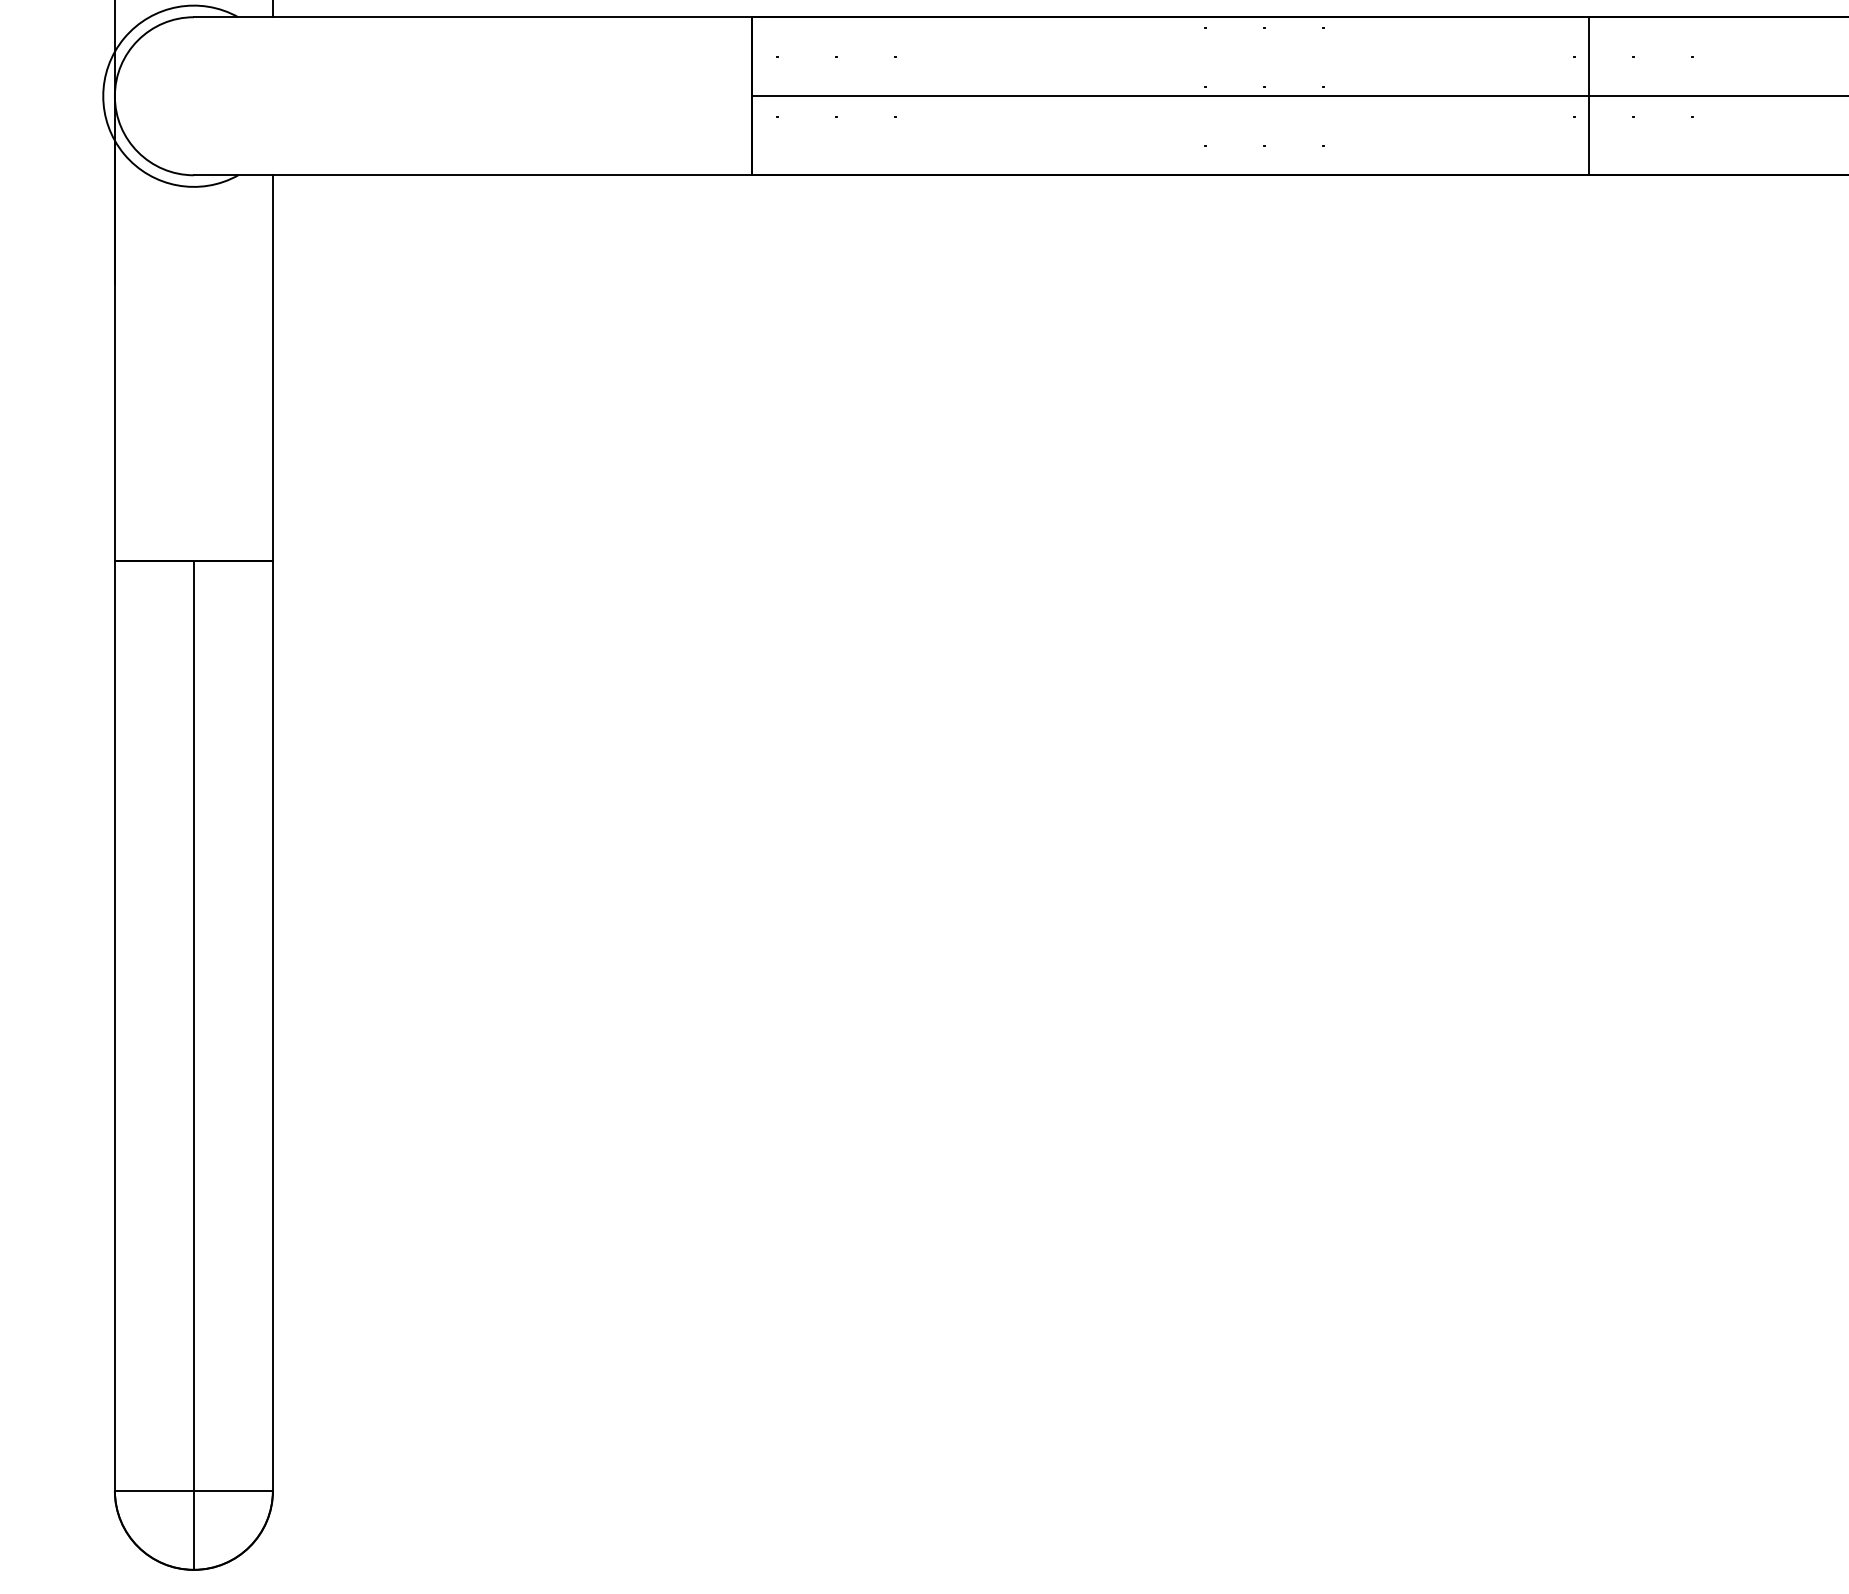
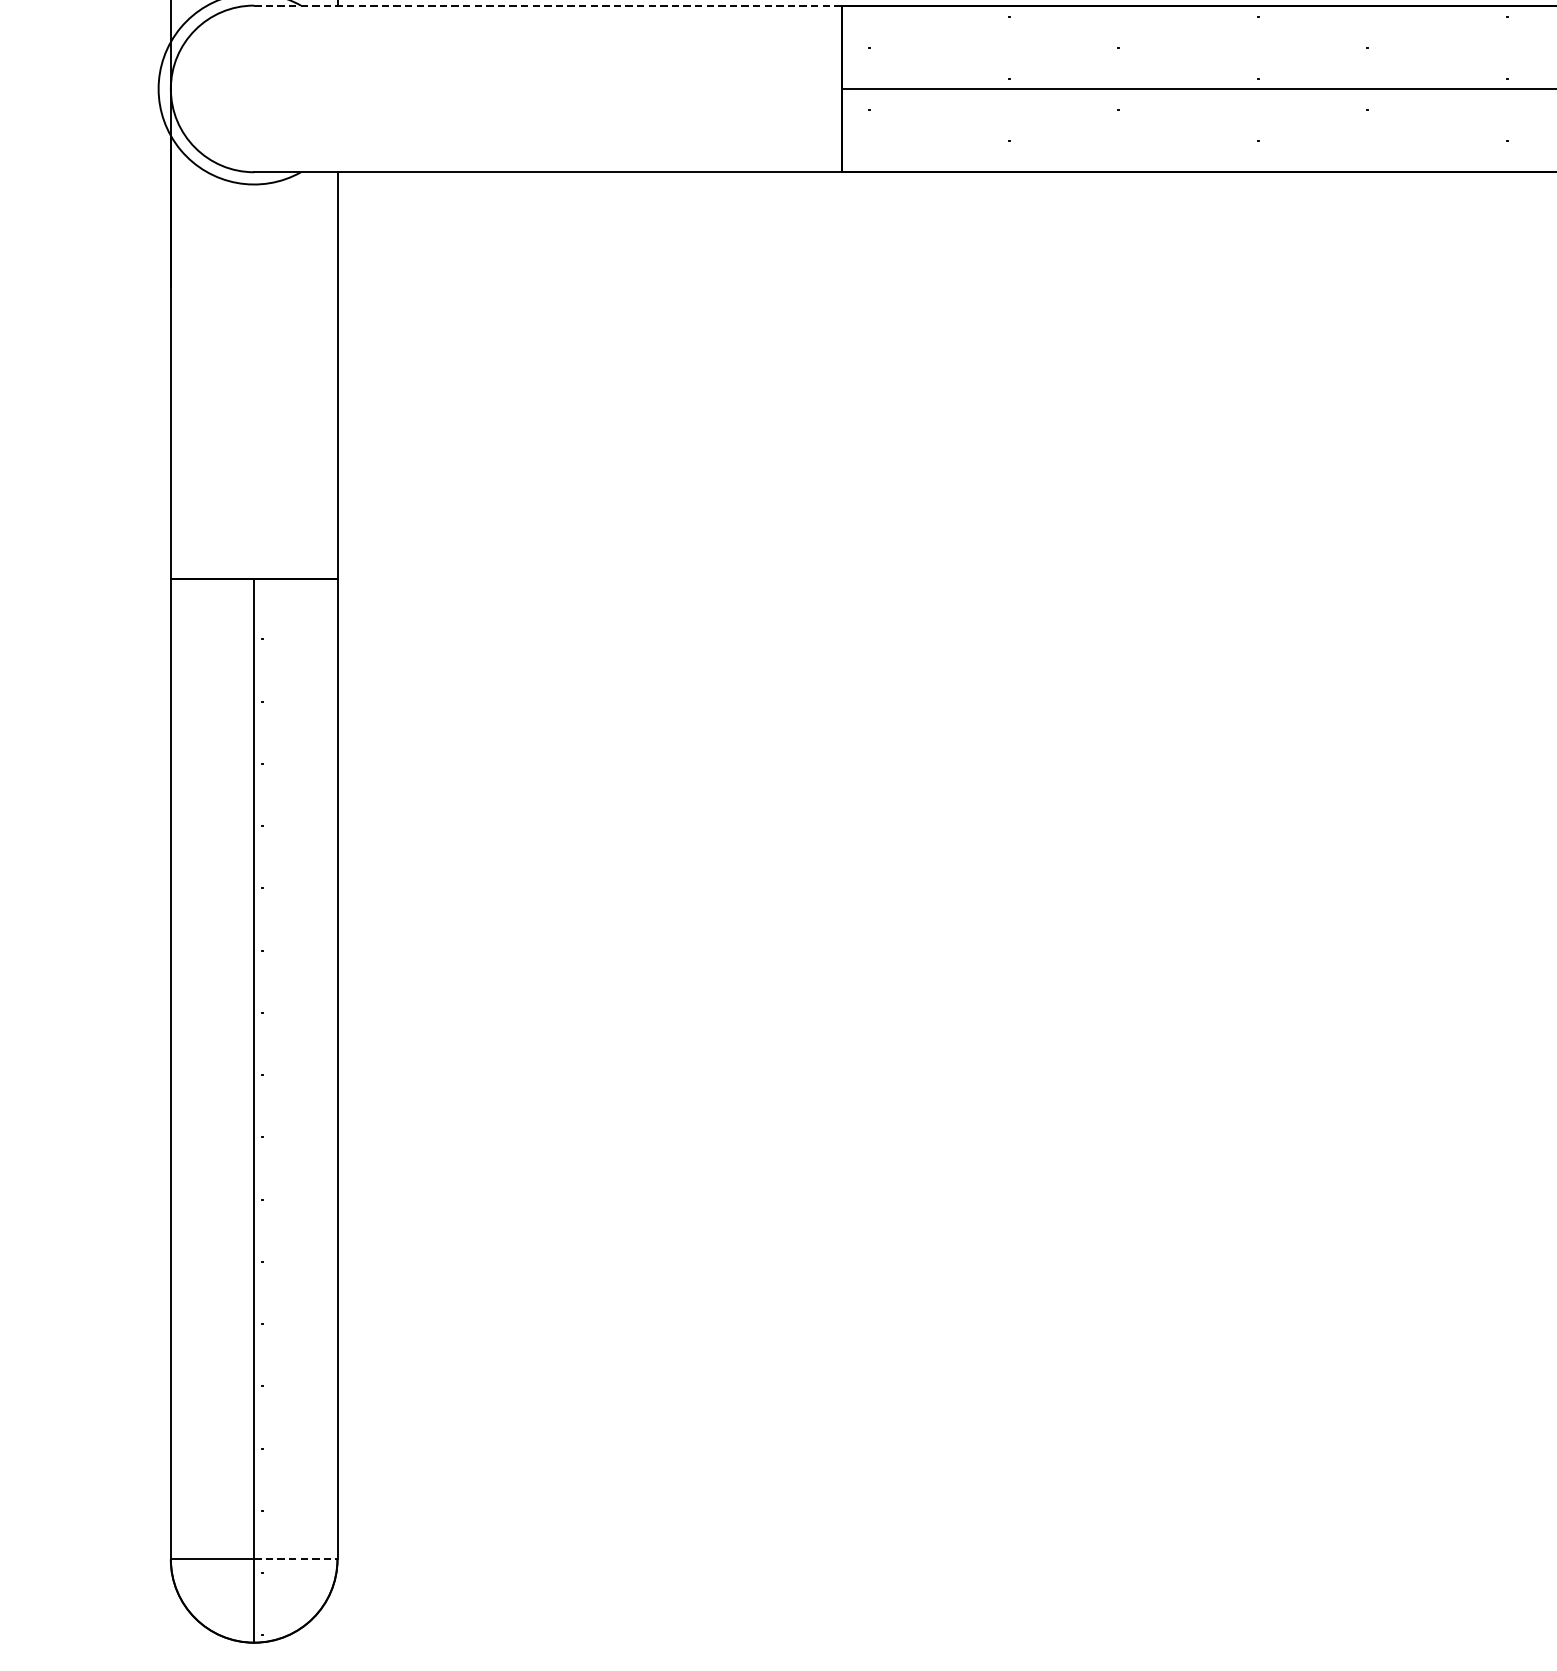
line: (472, 17) -> (547, 5), solid -> dashed
line: (233, 1490) -> (295, 1559), solid -> dashed

